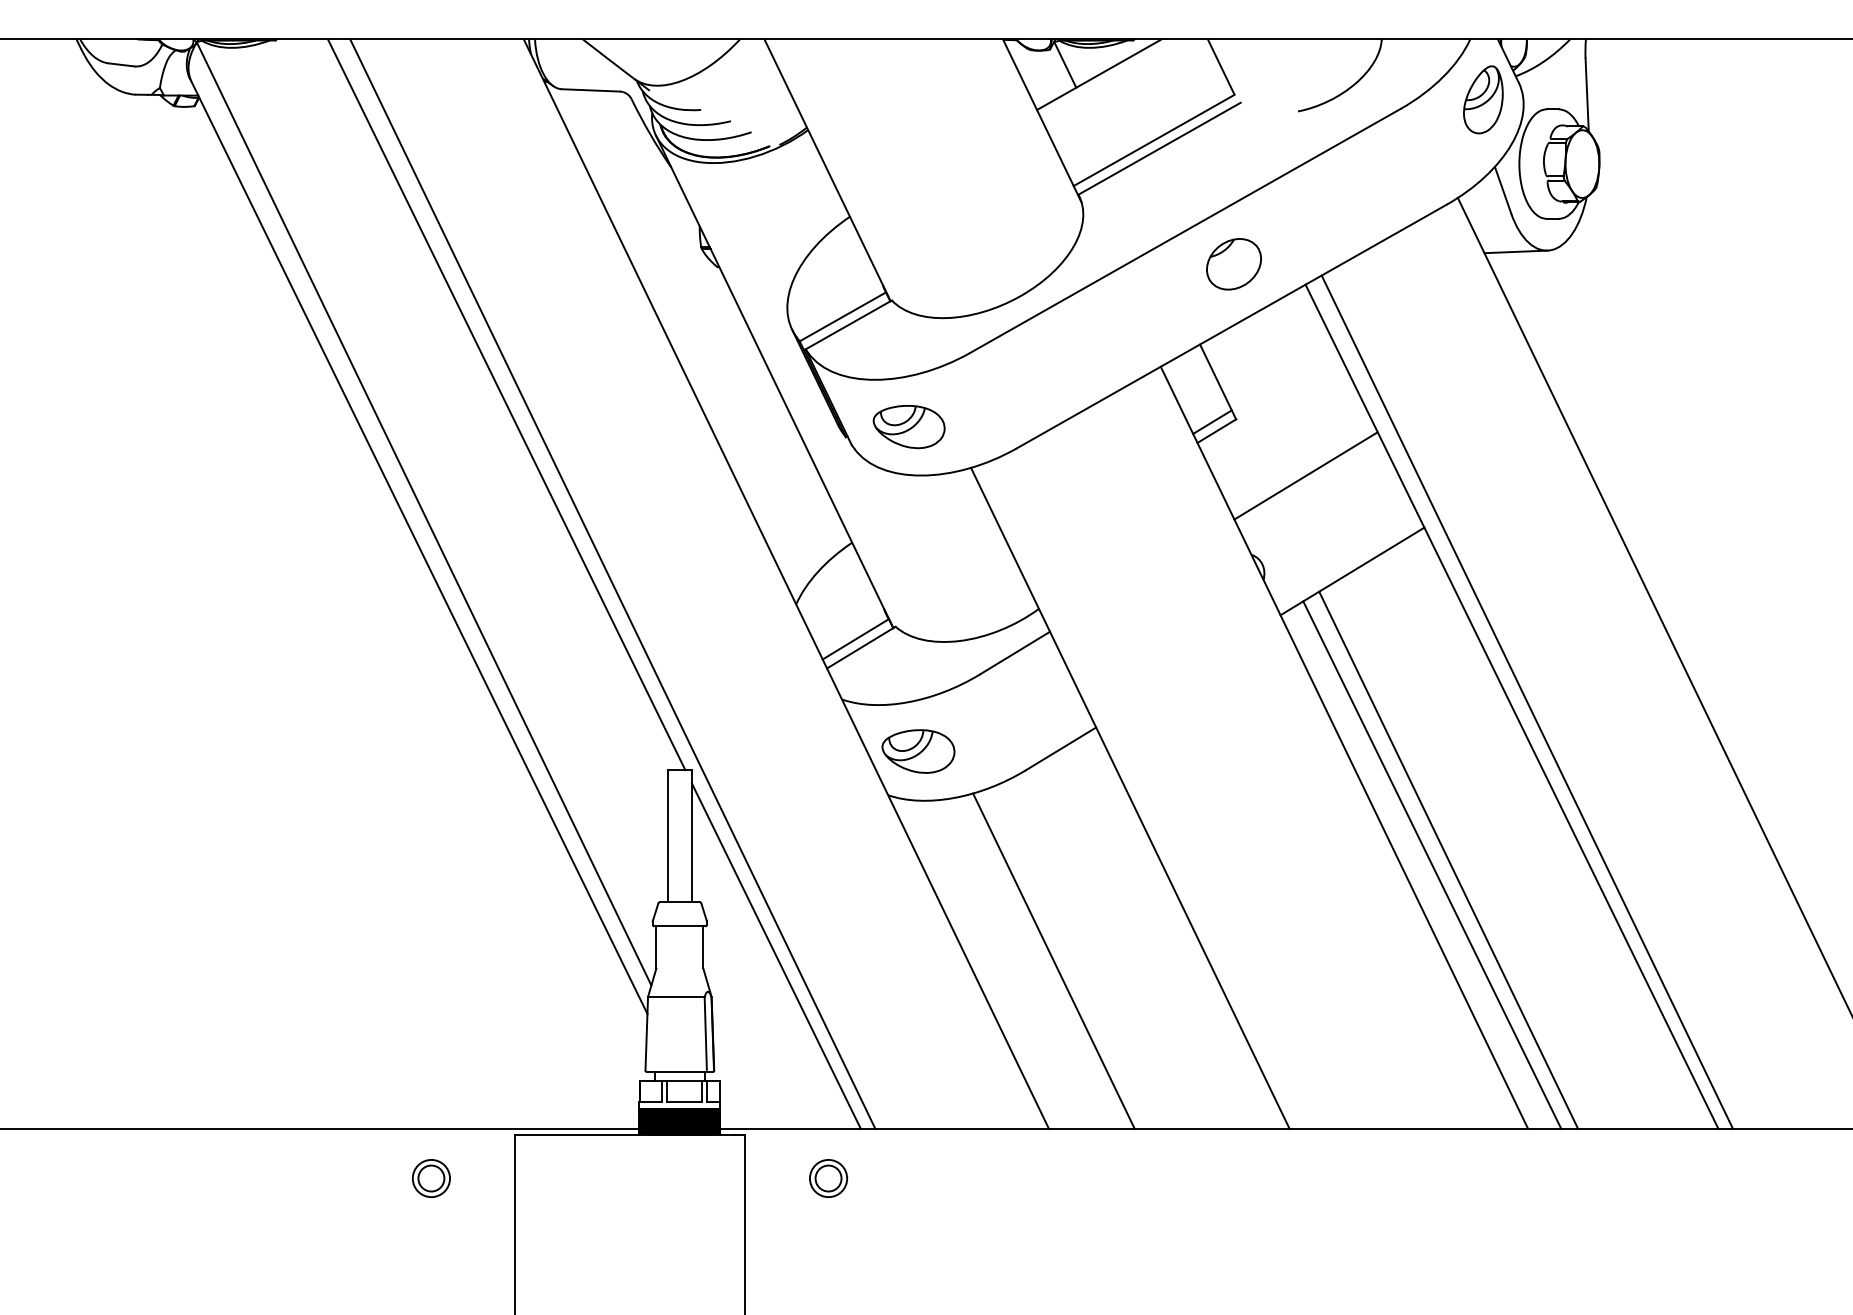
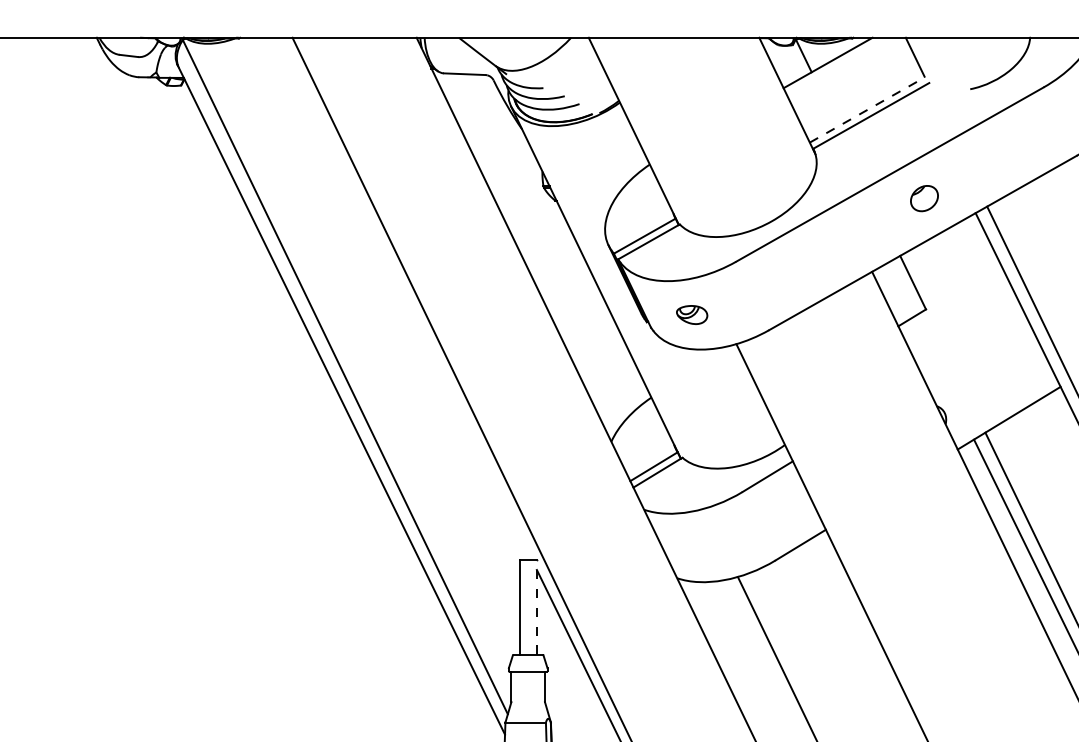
line: (1154, 140) -> (867, 110), solid -> dashed
part: (1233, 264) -> (924, 198), size x0.7
line: (506, 404) -> (404, 298), removed
line: (1212, 421) -> (909, 310), removed
part: (908, 427) -> (691, 315), size x0.6
line: (1305, 475) -> (975, 349), removed
part: (918, 751) -> (698, 546), removed
line: (692, 835) -> (537, 607), solid -> dashed

